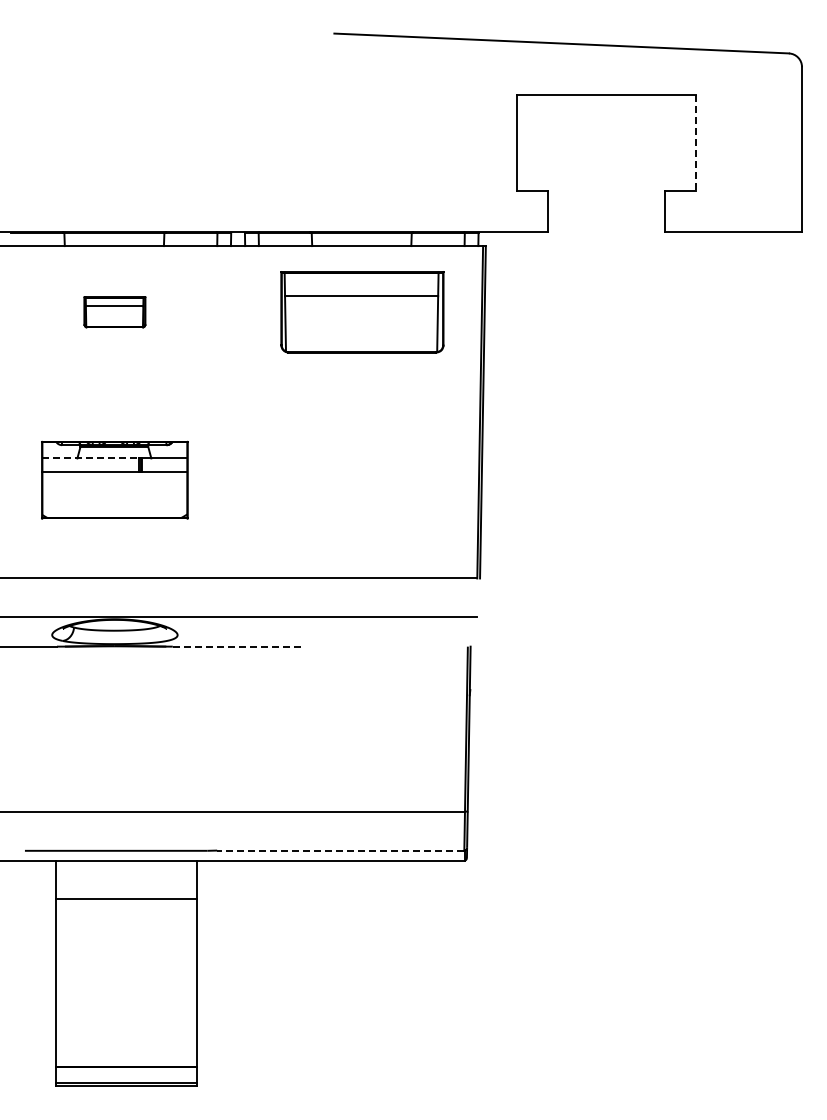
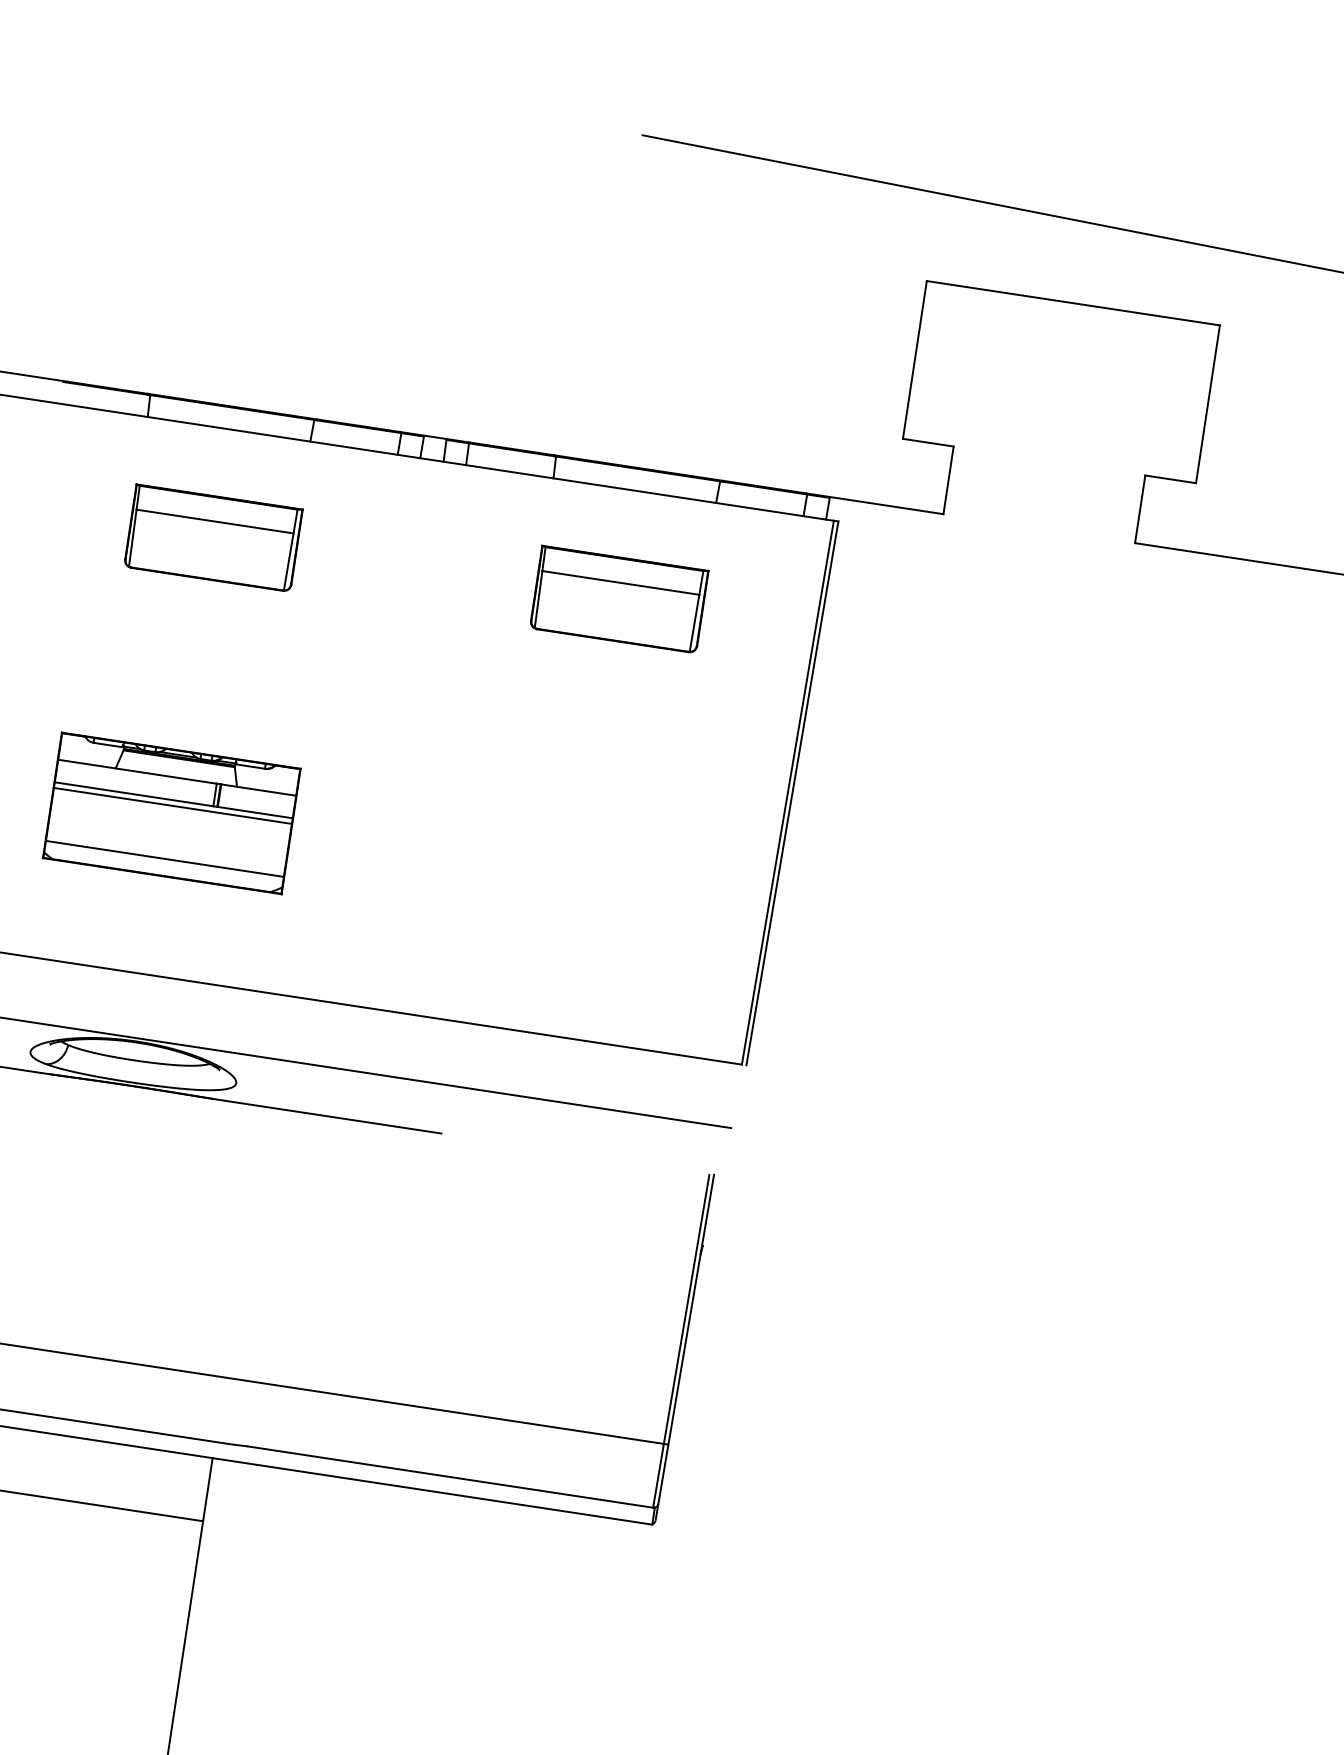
line: (695, 143) -> (1207, 405), dashed -> solid
part: (114, 312) -> (212, 538), size x1.67
part: (361, 312) -> (617, 599), size x0.62
line: (91, 458) -> (138, 772), dashed -> solid
line: (114, 475) -> (172, 805), added
line: (114, 507) -> (164, 858), added
line: (238, 646) -> (333, 1116), dashed -> solid
line: (340, 850) -> (450, 1476), dashed -> solid

